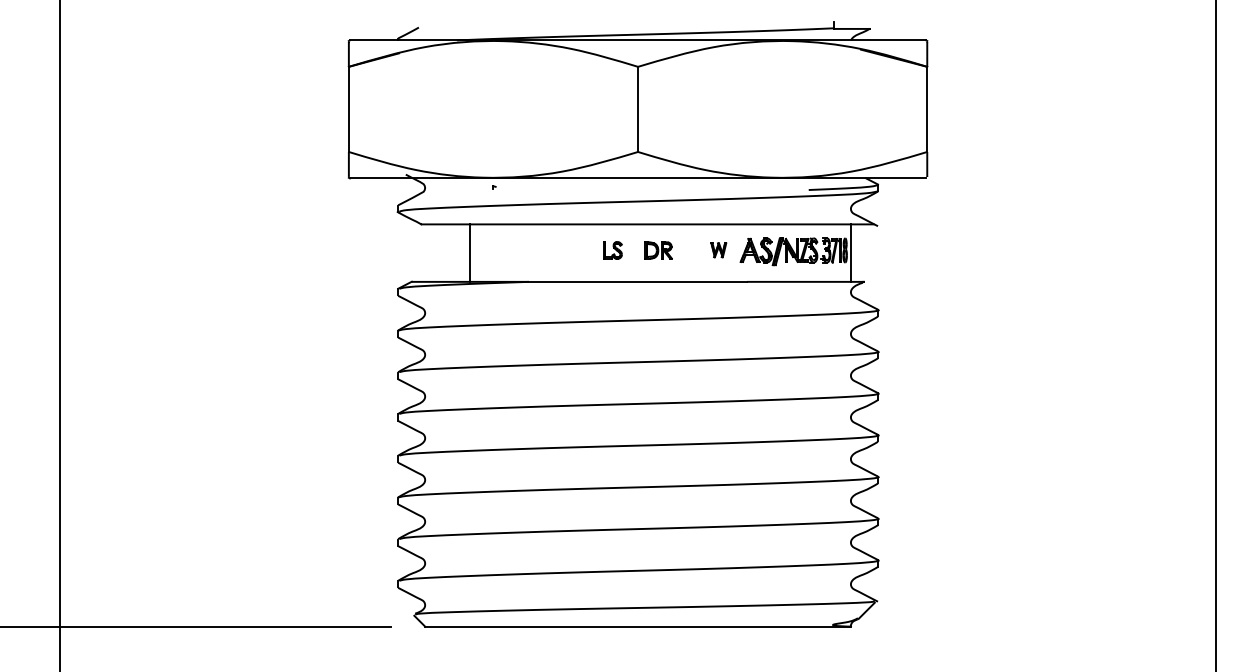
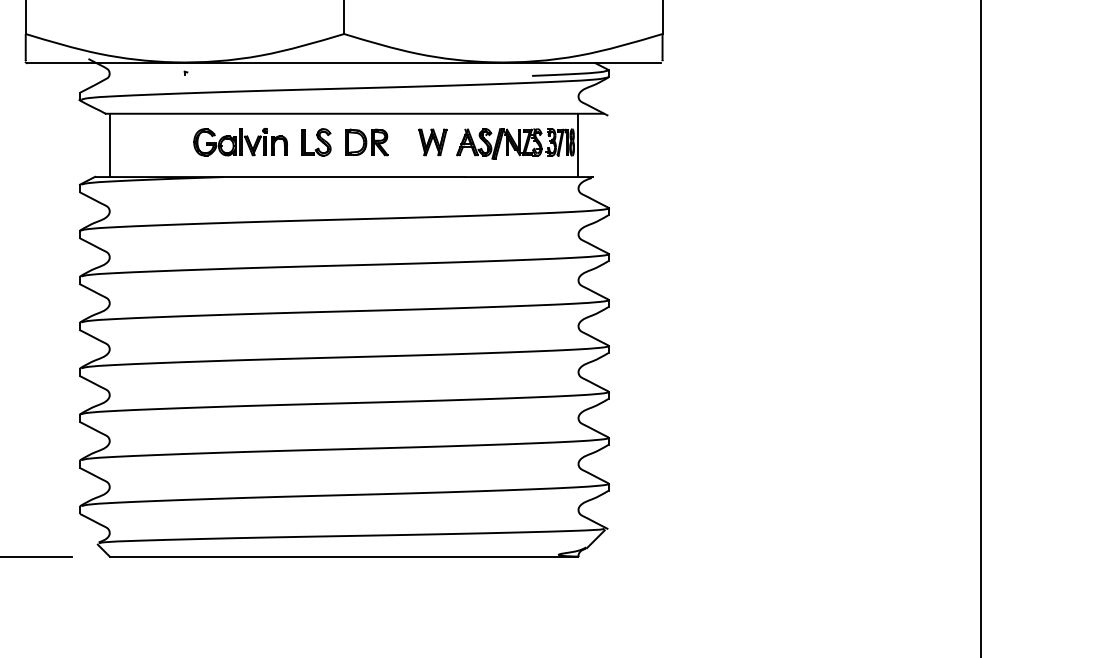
part: (718, 249) -> (432, 141), size x1.67
part: (544, 250) -> (241, 142), added
part: (612, 250) -> (316, 142), size x1.43
part: (658, 250) -> (366, 142), size x1.43
line: (470, 252) -> (110, 144), moved

